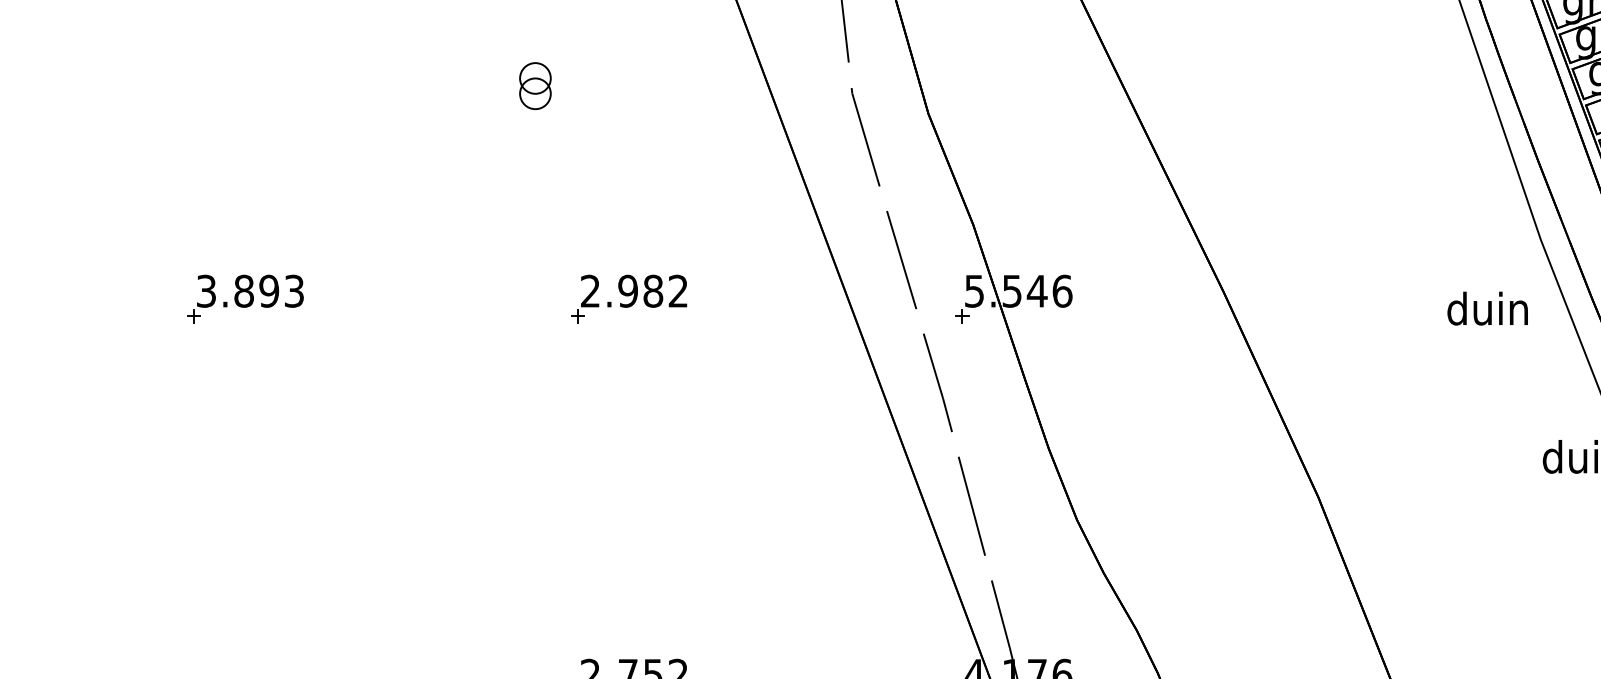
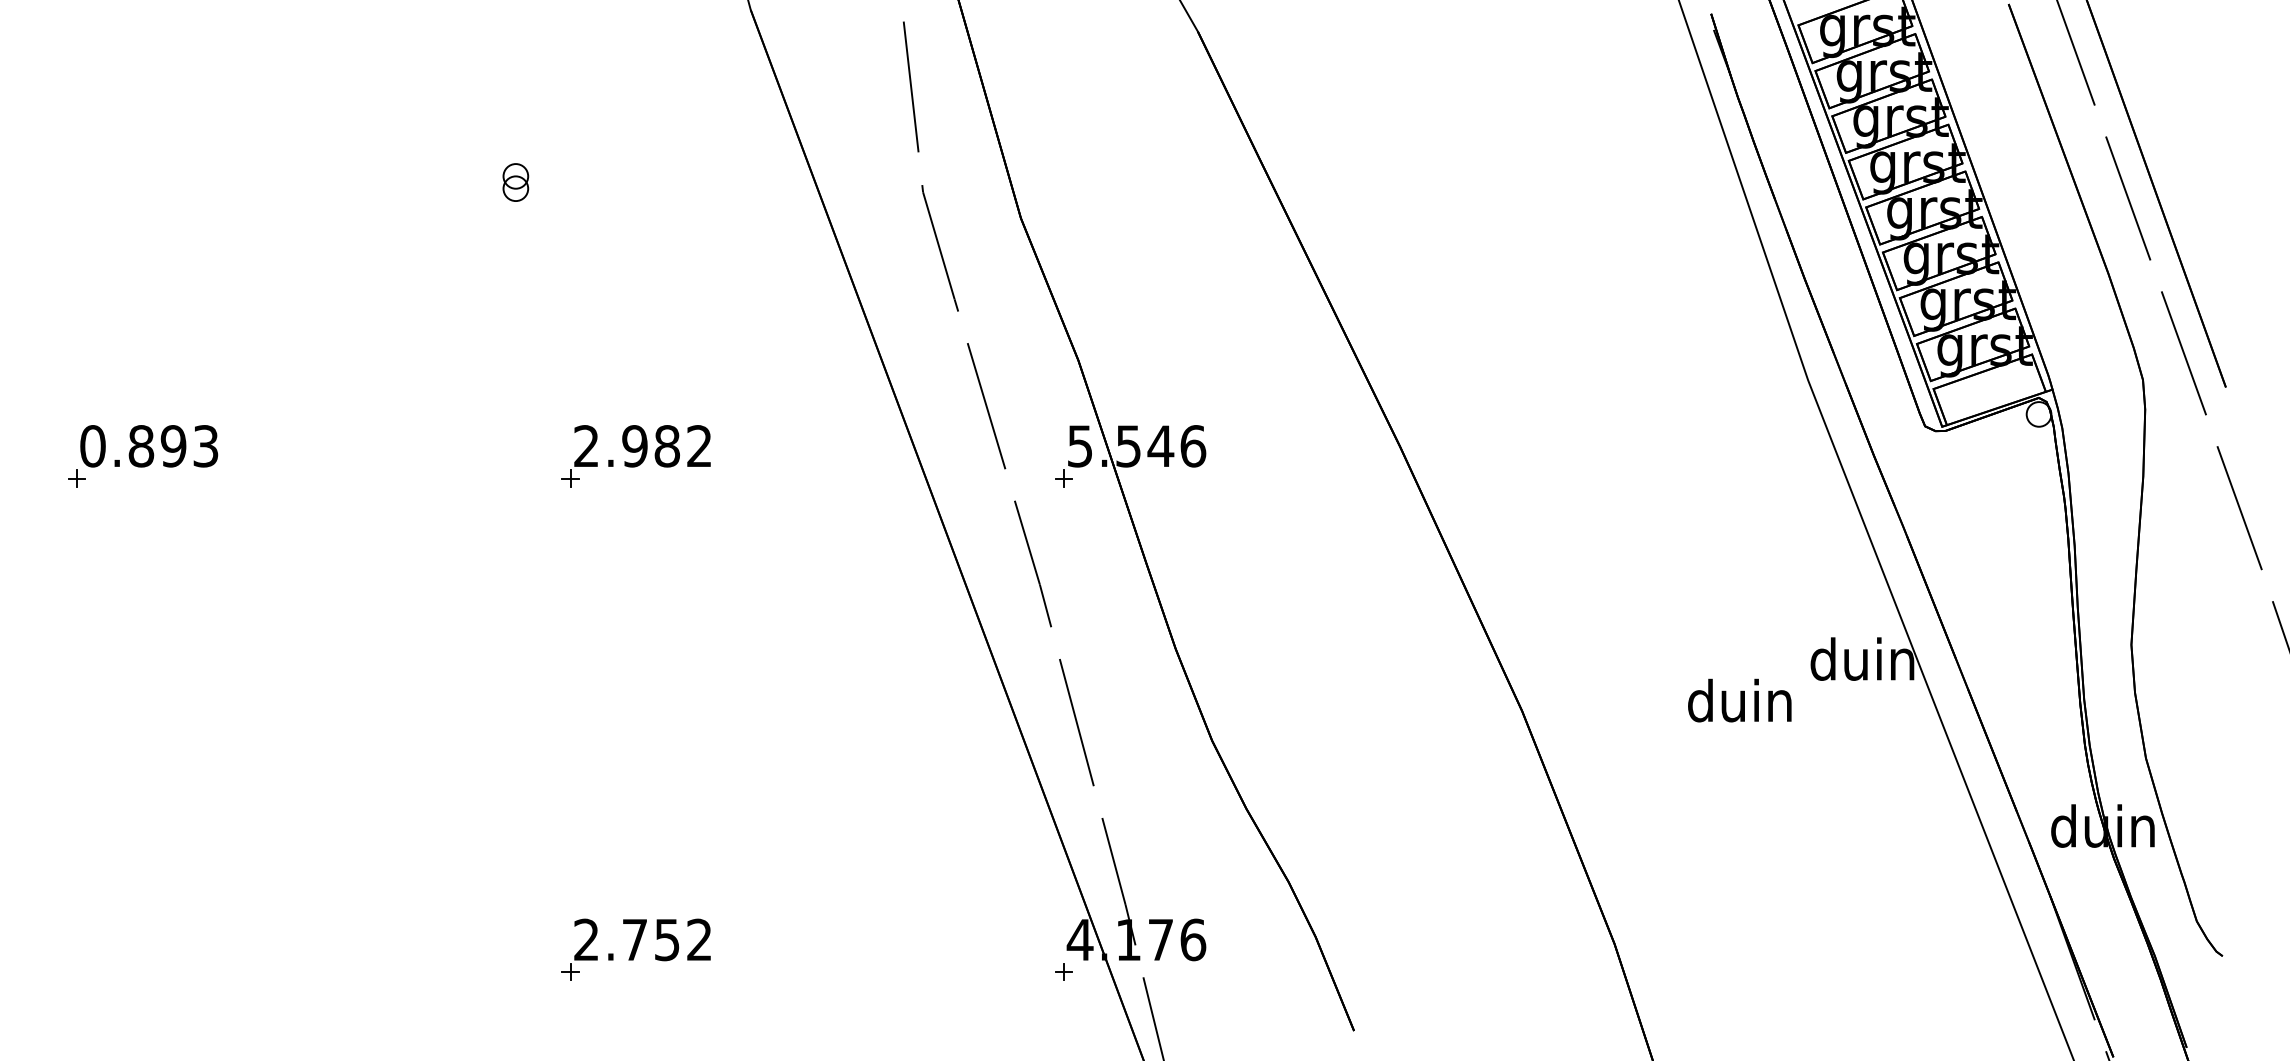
part: (535, 86) -> (515, 182), size x0.62
text: (206, 291) -> (92, 446), 3.893 -> 0.893
text: (1487, 308) -> (1739, 700), moved

